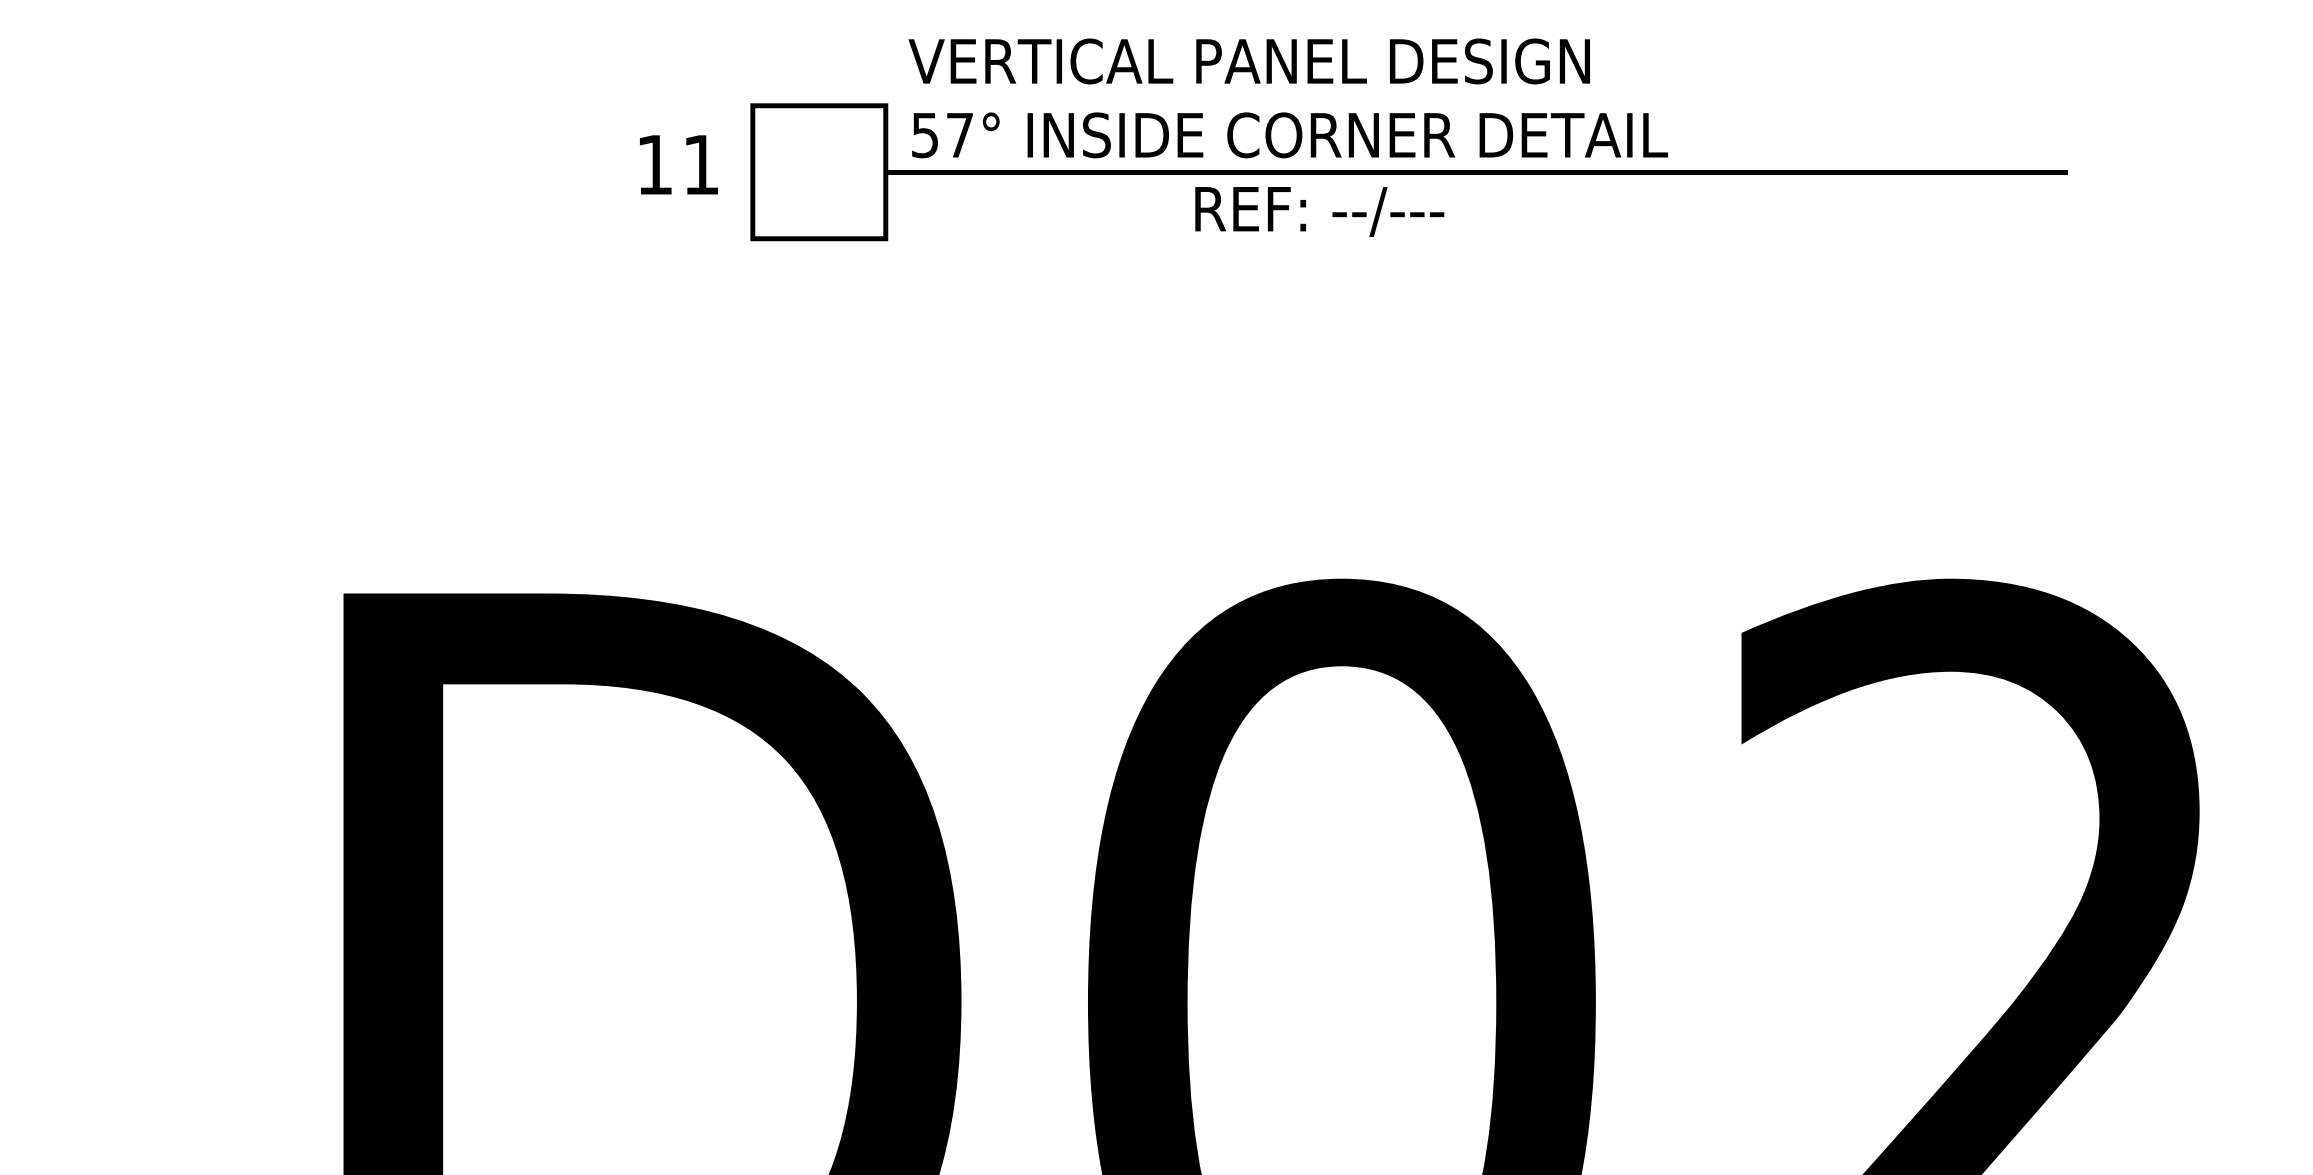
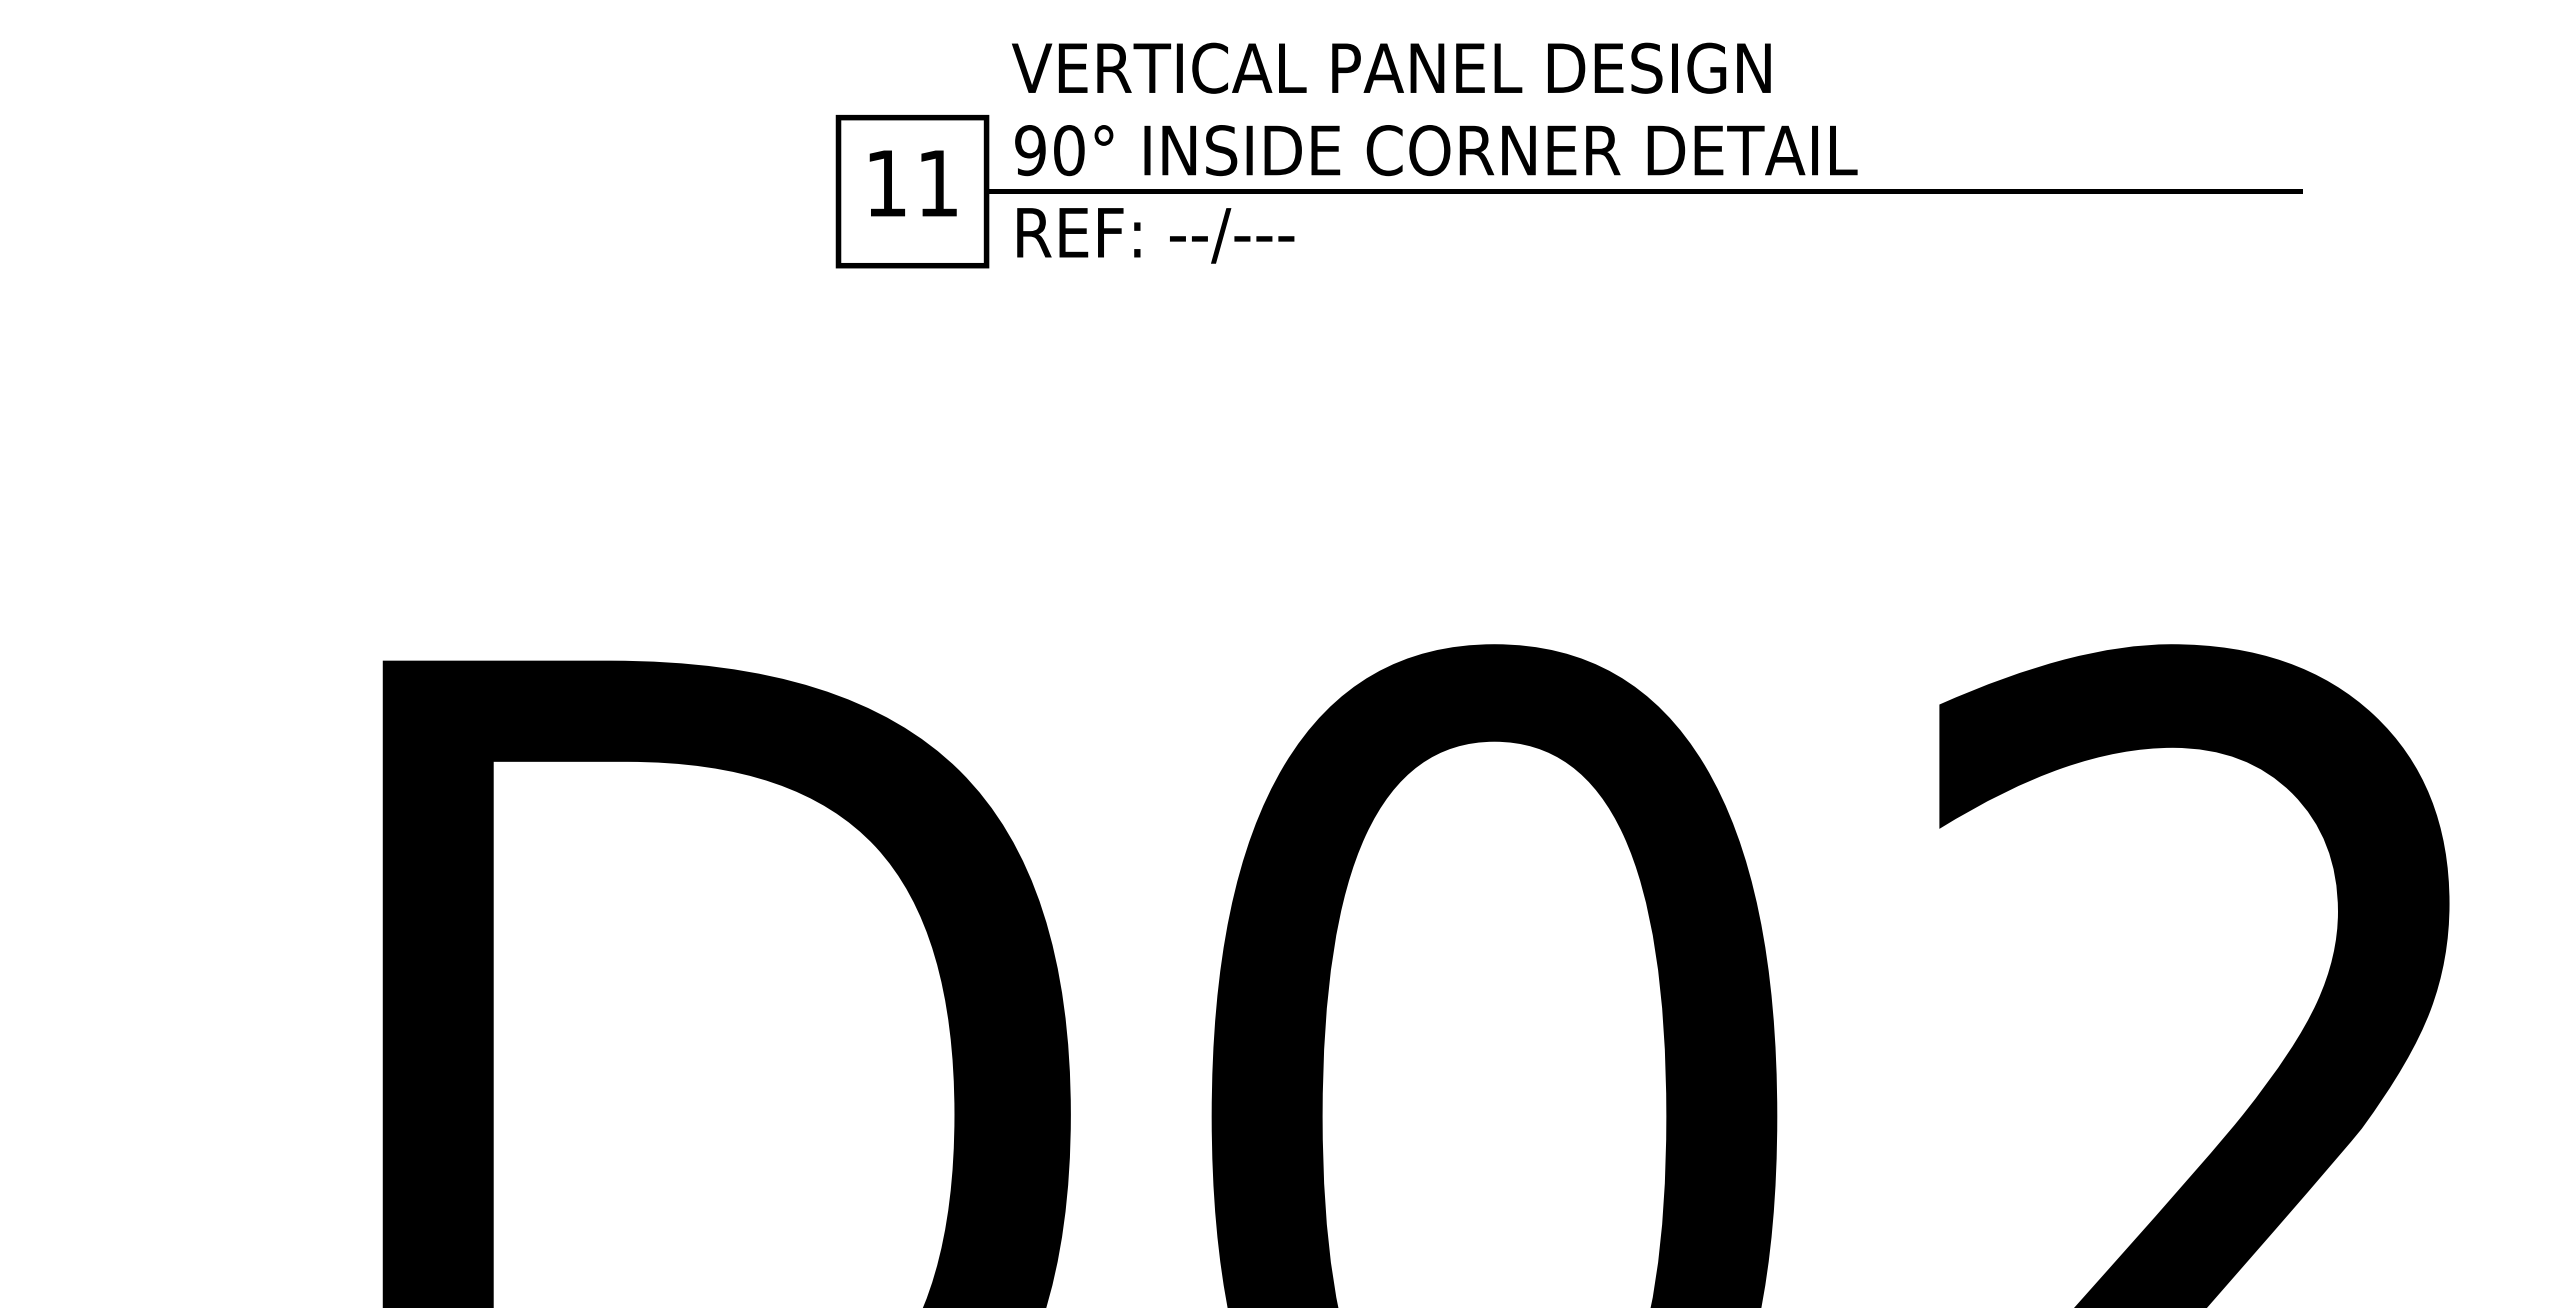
text: (942, 135) -> (1049, 150), 57° -> 90°
text: (678, 164) -> (912, 183), moved
text: (1319, 211) -> (1155, 235), moved

